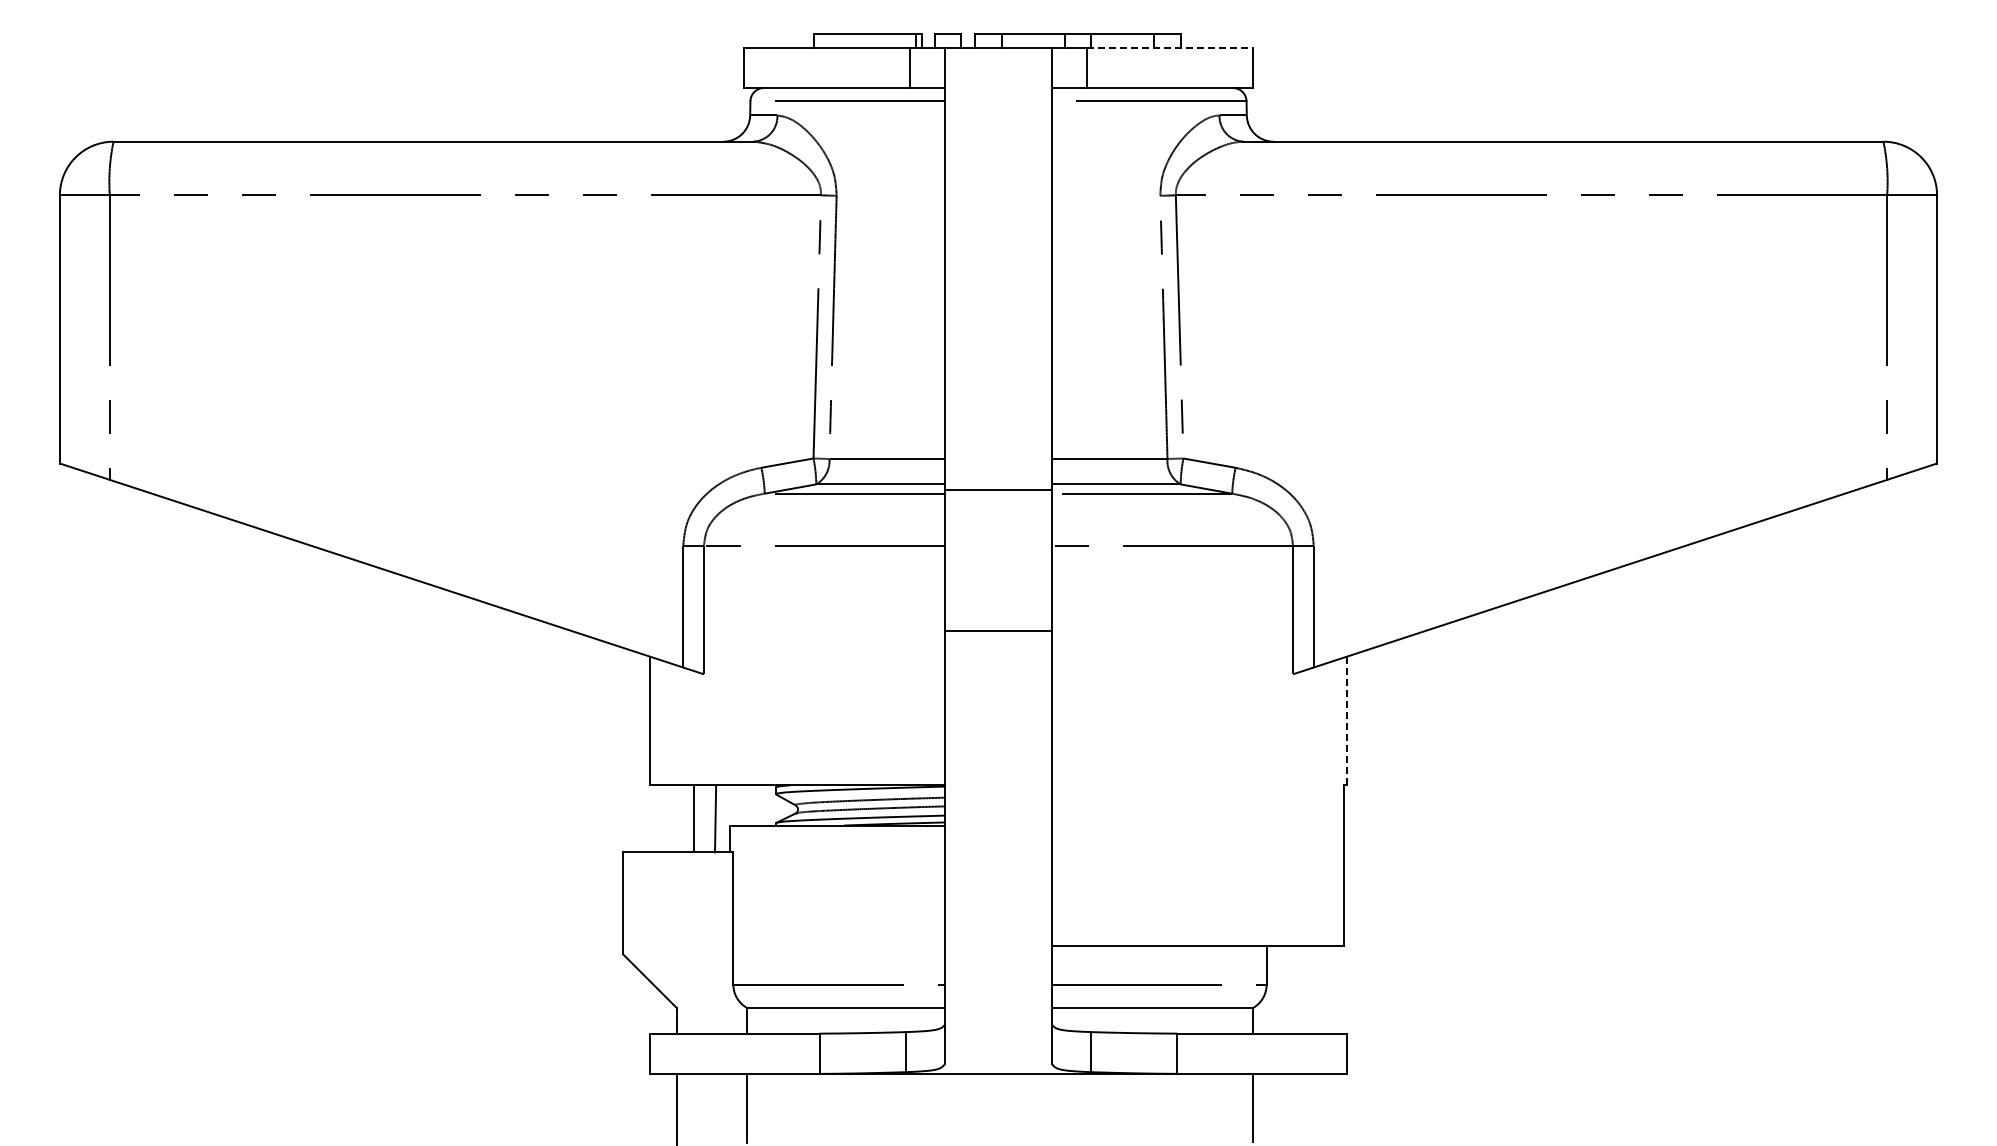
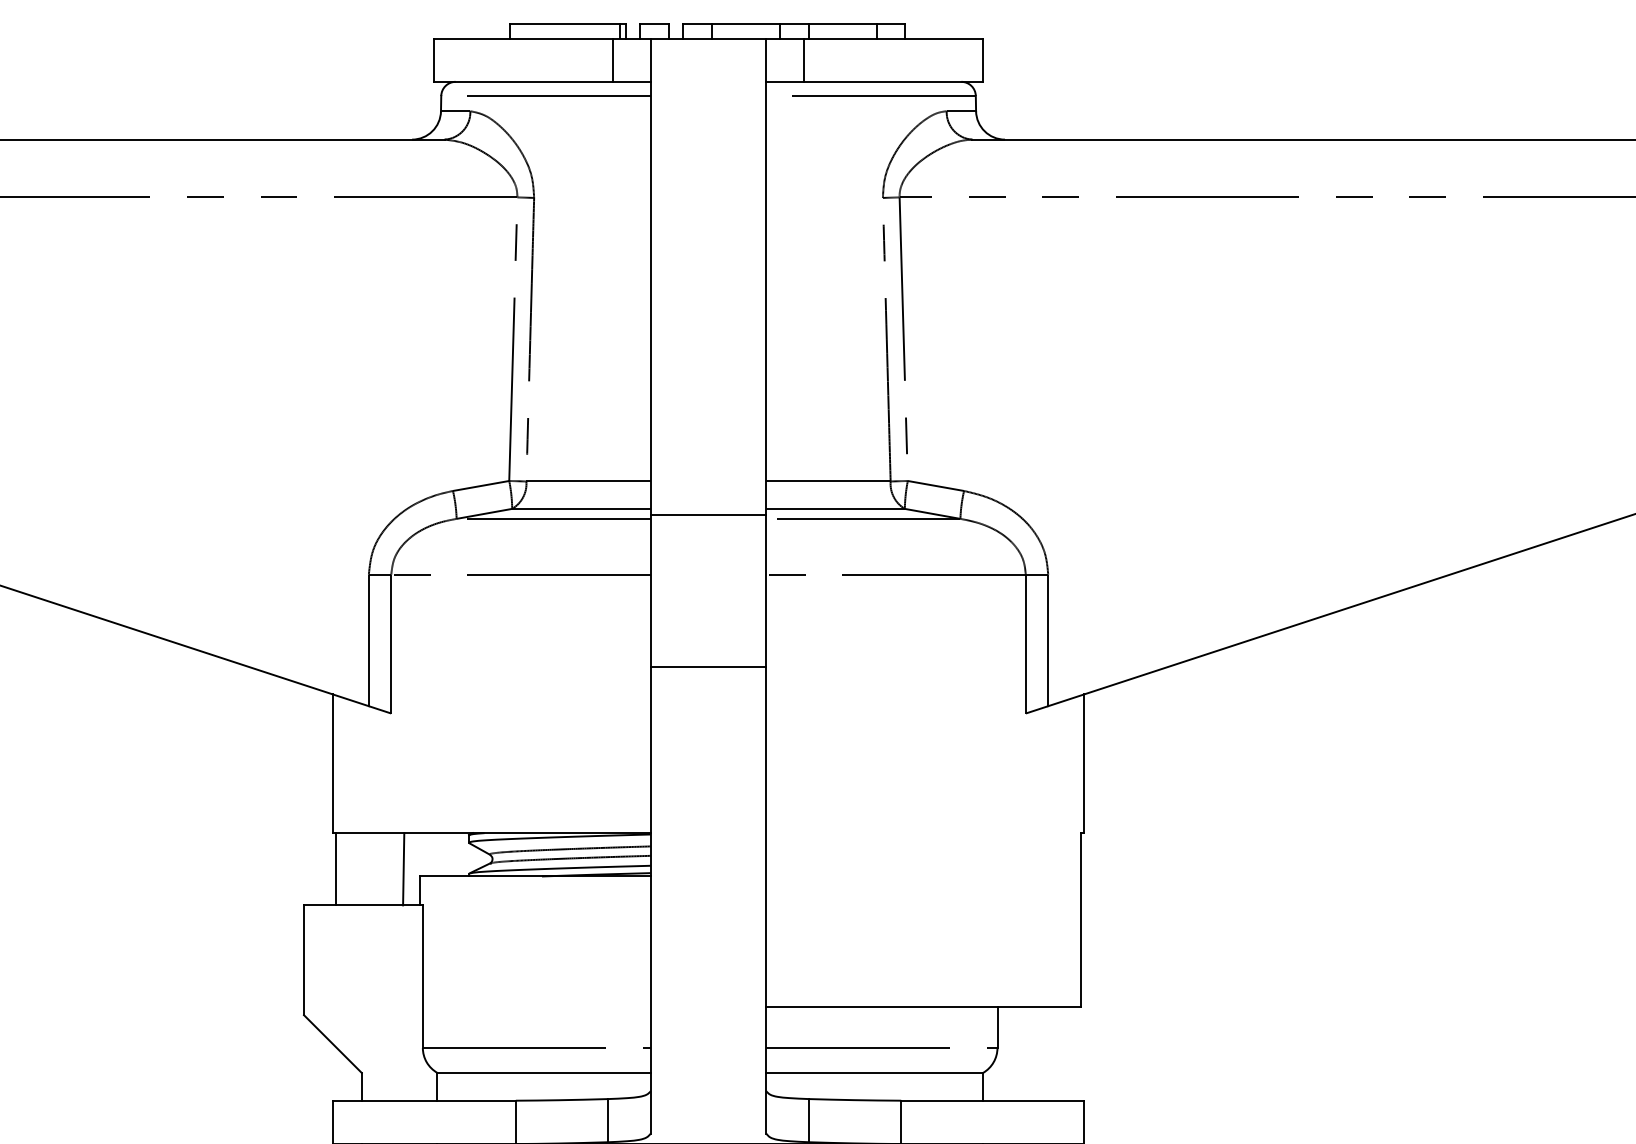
line: (1170, 47) -> (893, 38), dashed -> solid
line: (1347, 720) -> (1084, 763), dashed -> solid
line: (693, 818) -> (335, 868), moved

